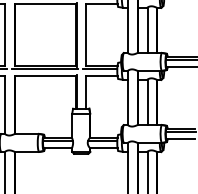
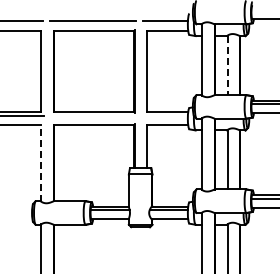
line: (147, 30) -> (227, 65), solid -> dashed
line: (44, 68) -> (92, 115), removed
line: (99, 68) -> (164, 115), removed
line: (5, 104) -> (41, 162), solid -> dashed

